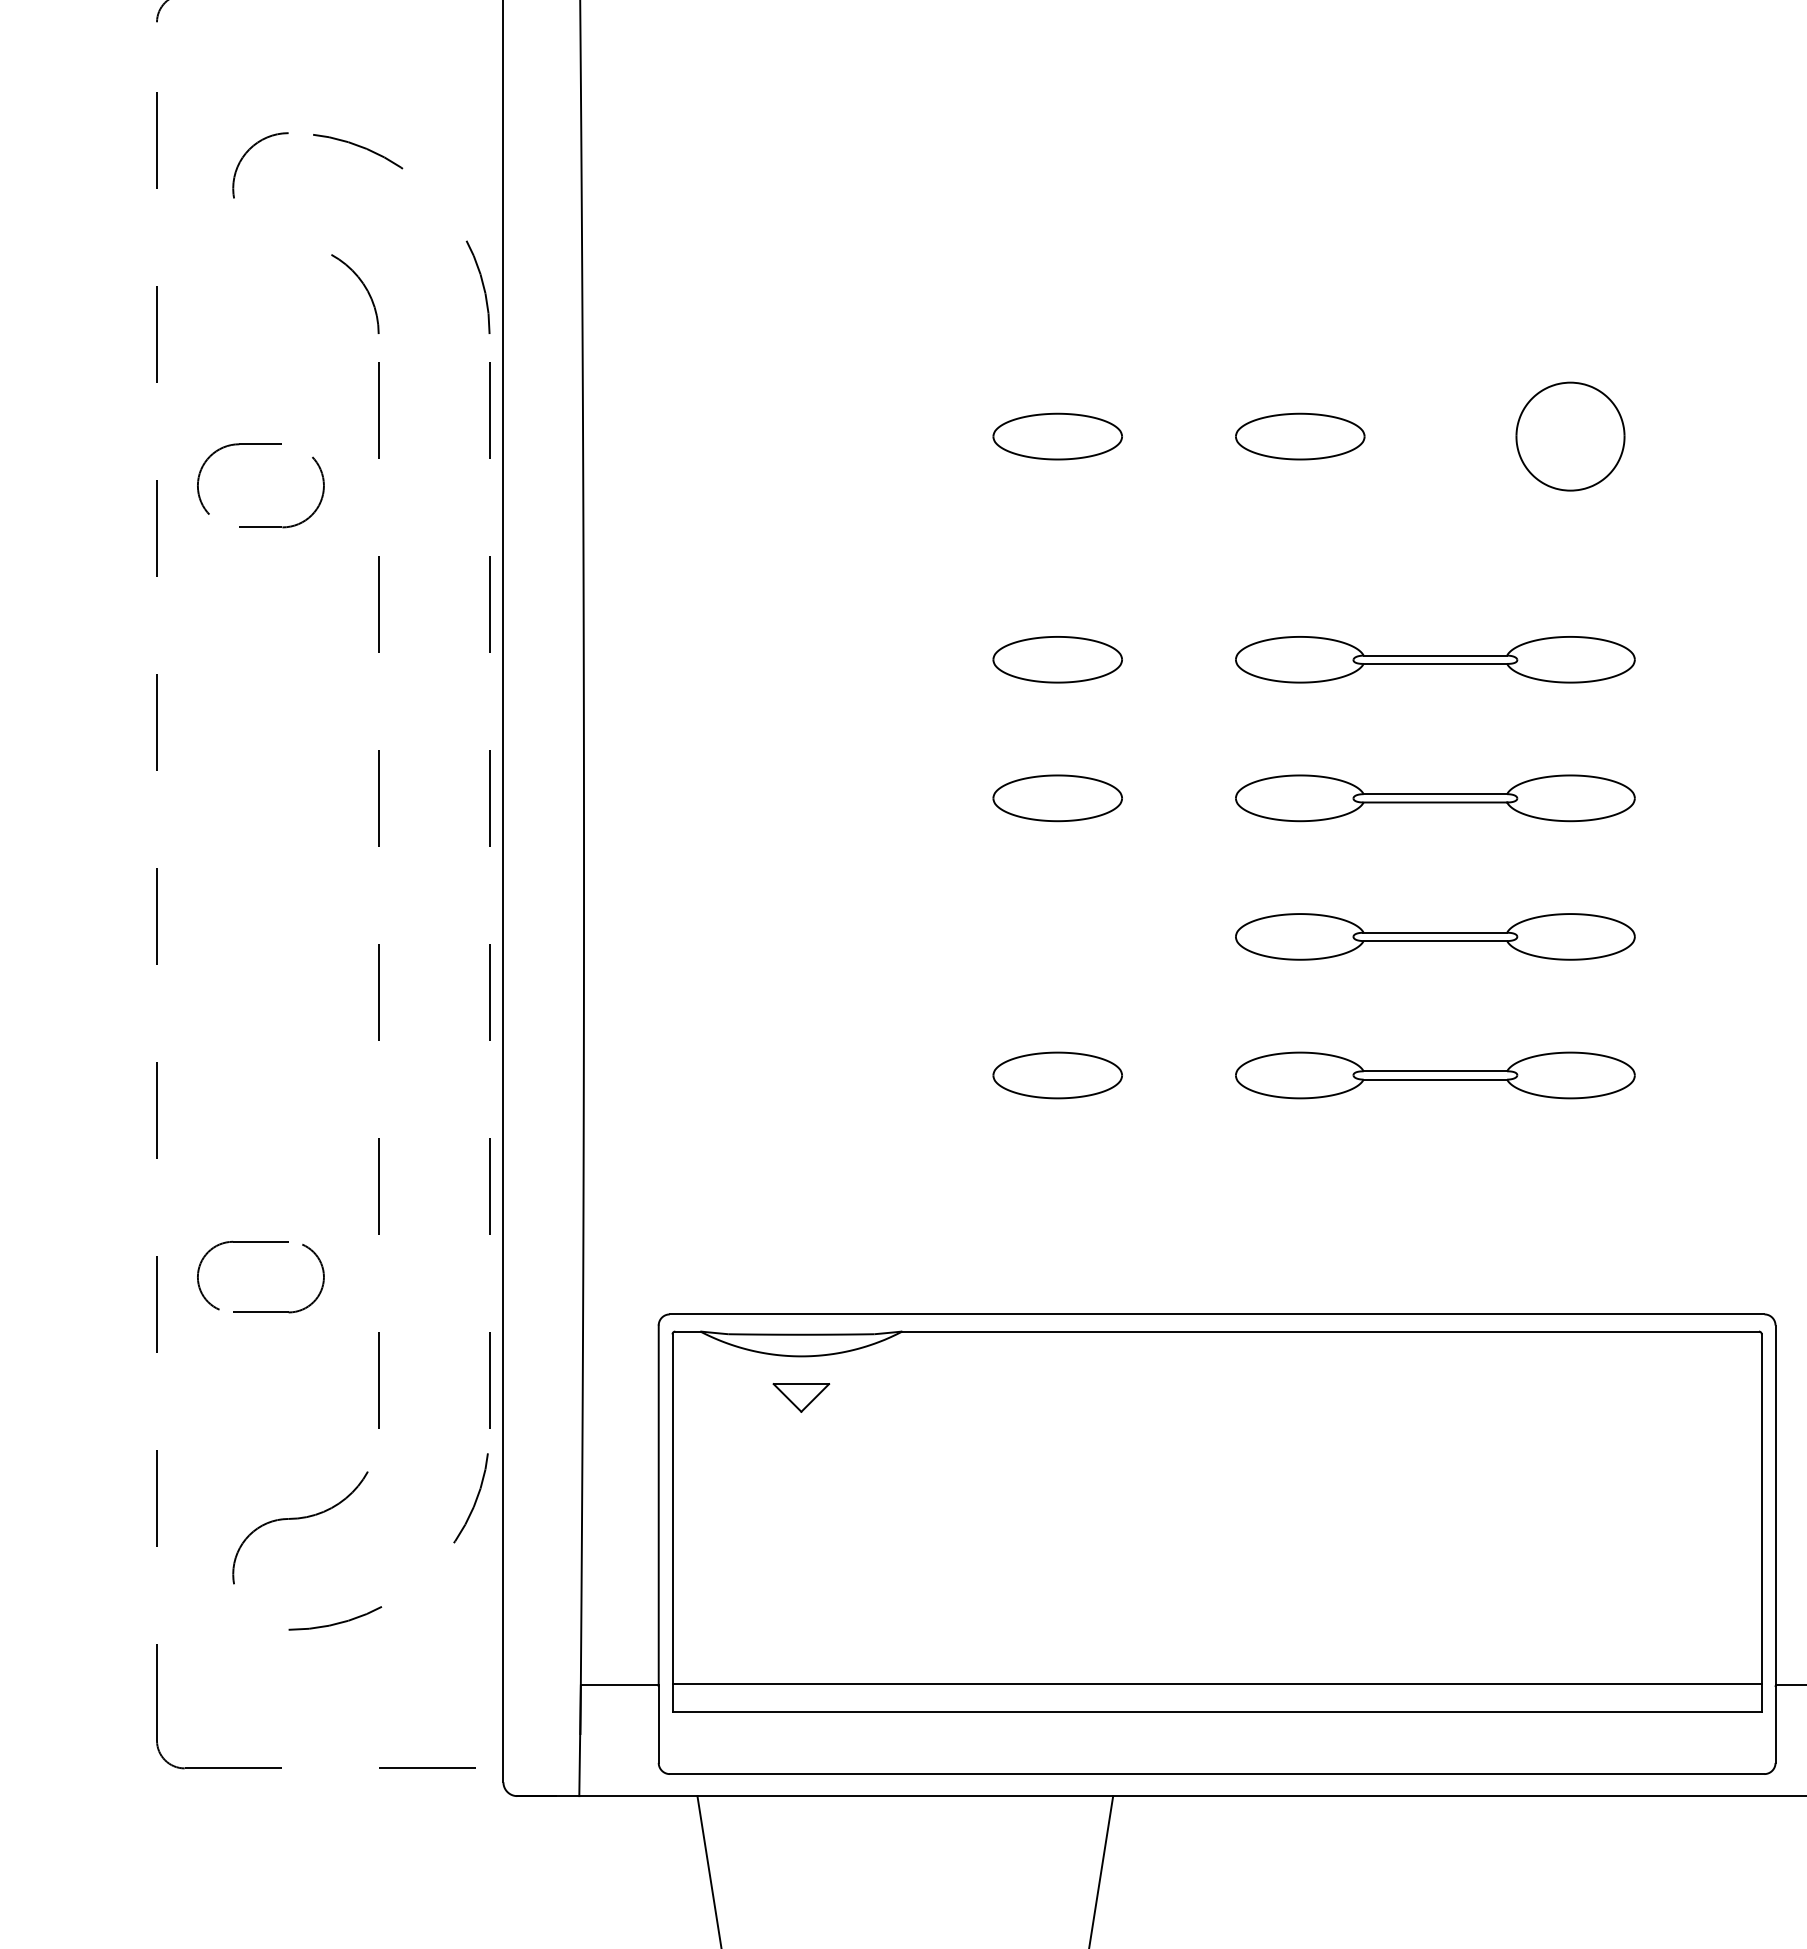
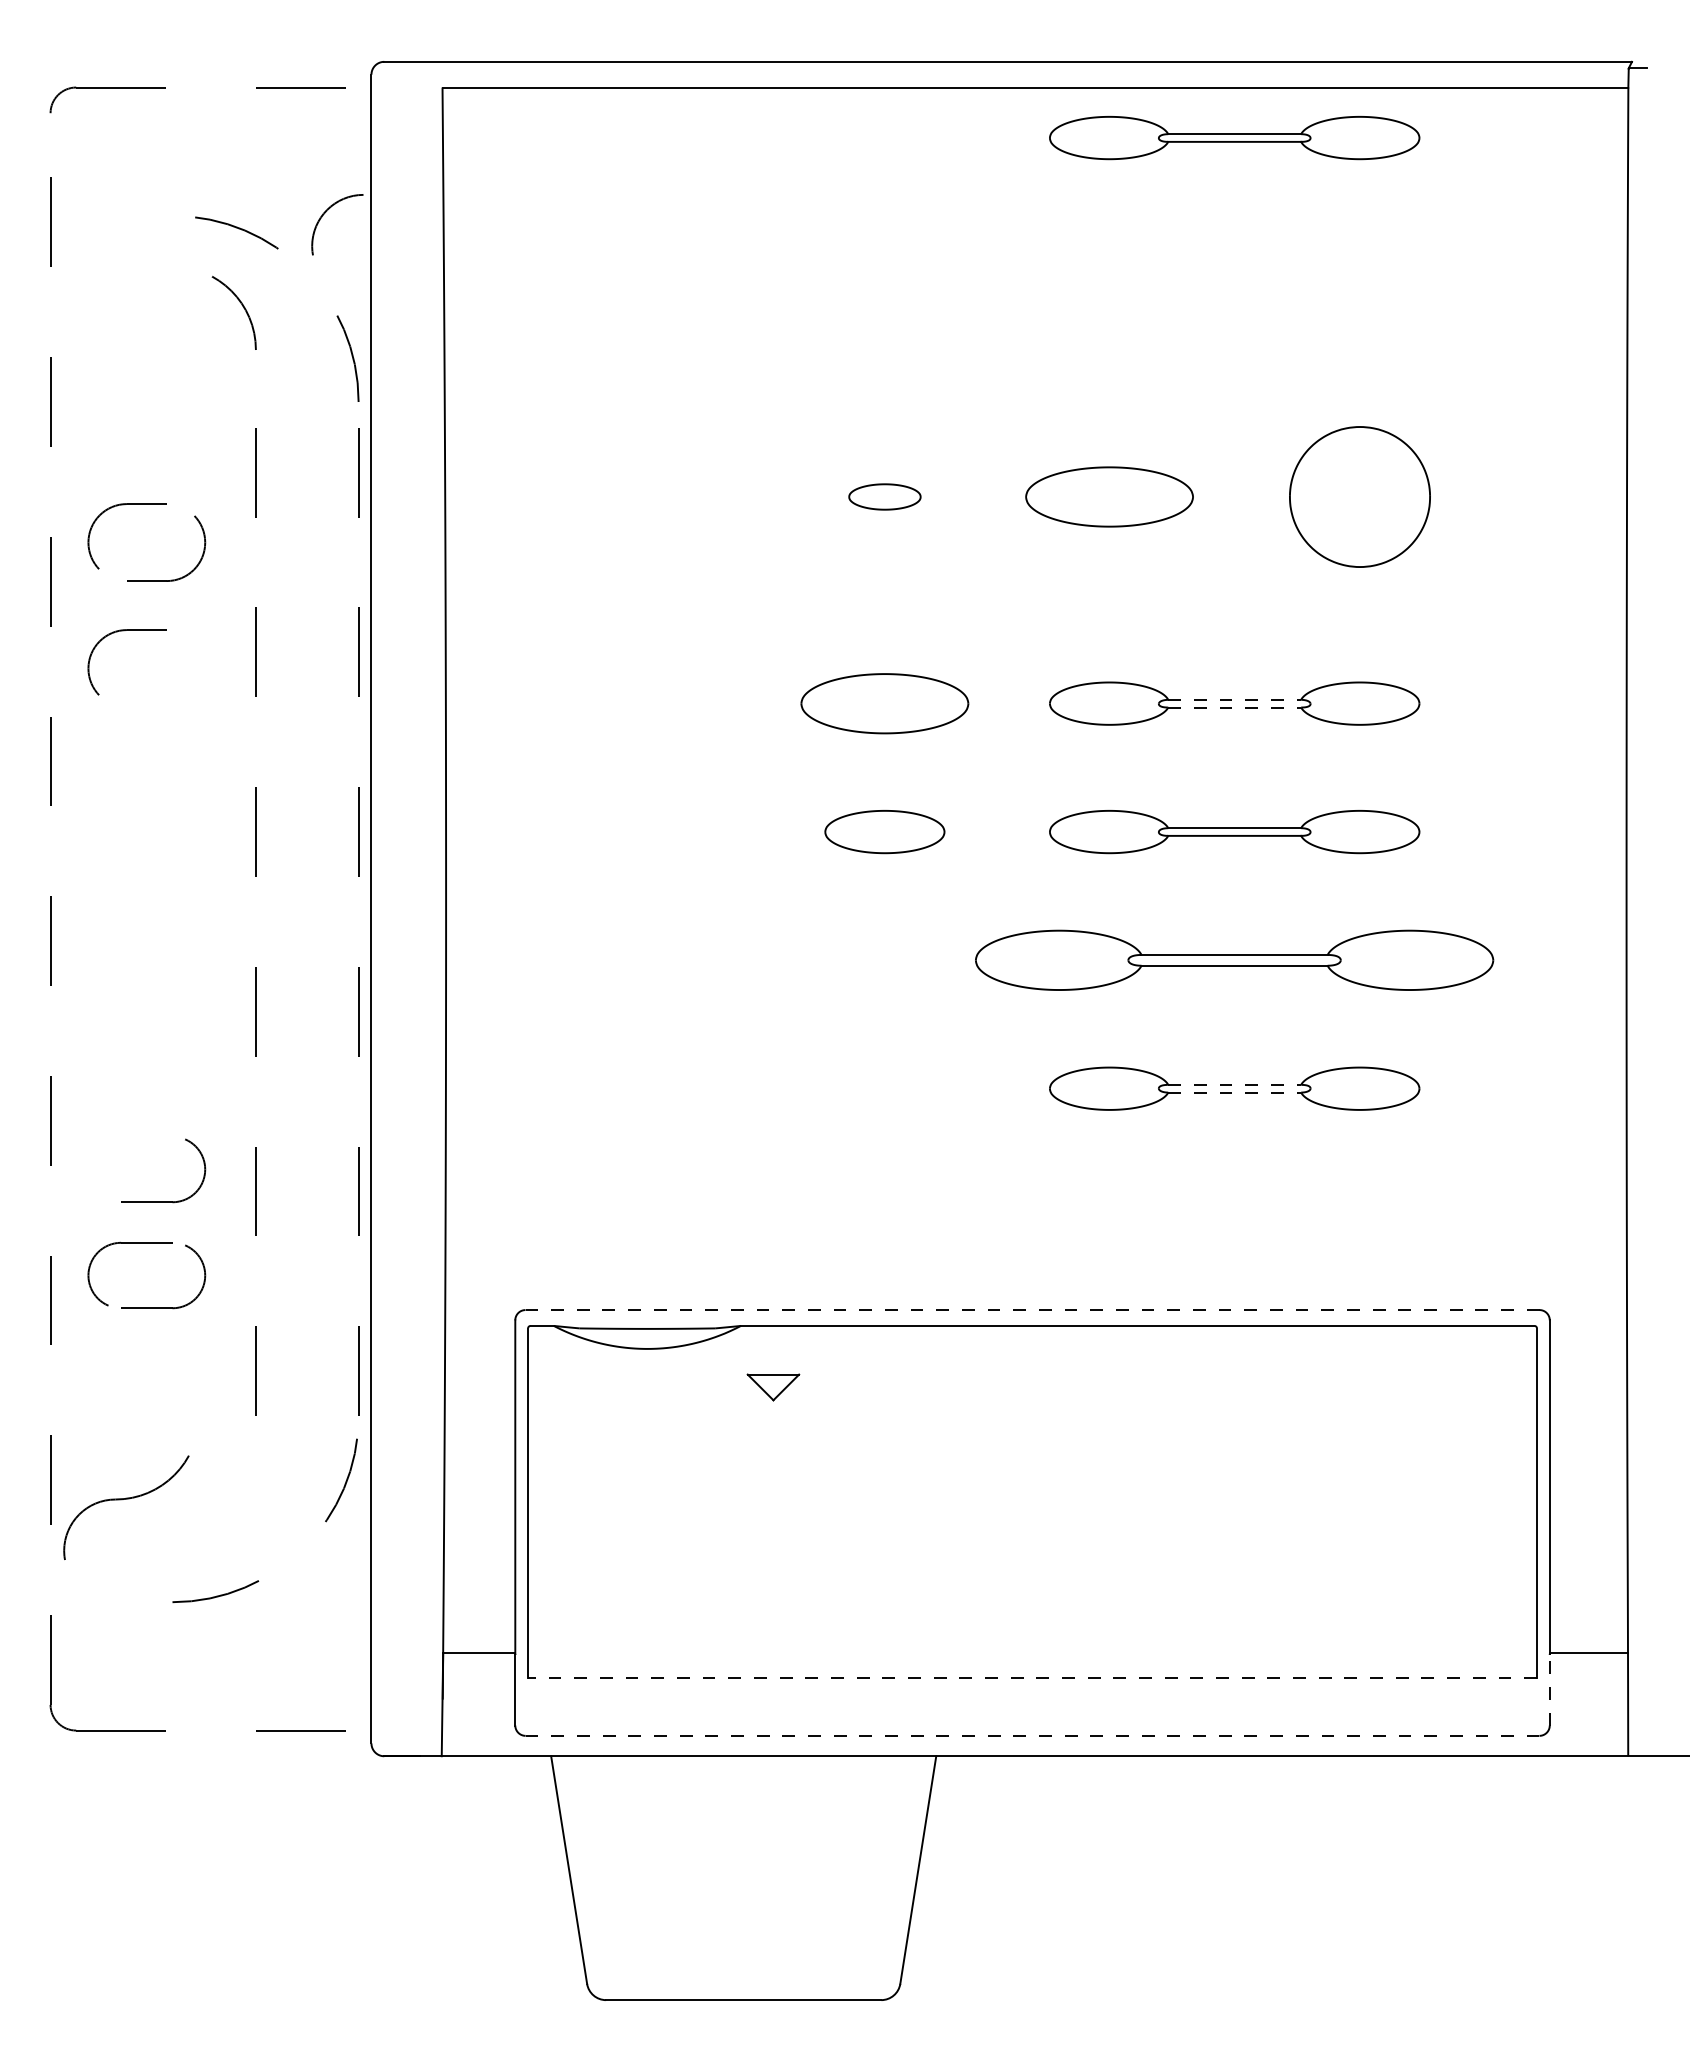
part: (1435, 49) -> (1234, 138), added
arc: (248, 152) -> (326, 212), moved
arc: (363, 286) -> (241, 305), moved
part: (1057, 436) -> (884, 496), size x0.6
part: (1300, 436) -> (1109, 496), size x1.4
part: (1570, 436) -> (1359, 496), size x1.4
part: (236, 581) -> (124, 631), added
line: (1436, 655) -> (1235, 699), solid -> dashed
part: (1057, 659) -> (884, 703), size x1.4
line: (1436, 663) -> (1235, 707), solid -> dashed
part: (1435, 937) -> (1234, 960), size x1.4
line: (1436, 1070) -> (1235, 1084), solid -> dashed
part: (1057, 1075) -> (884, 1088), removed
line: (1436, 1079) -> (1235, 1092), solid -> dashed
part: (278, 1197) -> (163, 1201), added
line: (1217, 1314) -> (1032, 1310), solid -> dashed
part: (801, 1398) -> (773, 1387), moved
part: (300, 1518) -> (126, 1499), moved
line: (1217, 1684) -> (1032, 1652), removed
line: (1217, 1711) -> (1032, 1677), solid -> dashed
line: (1775, 1724) -> (1549, 1689), solid -> dashed
line: (1217, 1773) -> (1032, 1735), solid -> dashed

